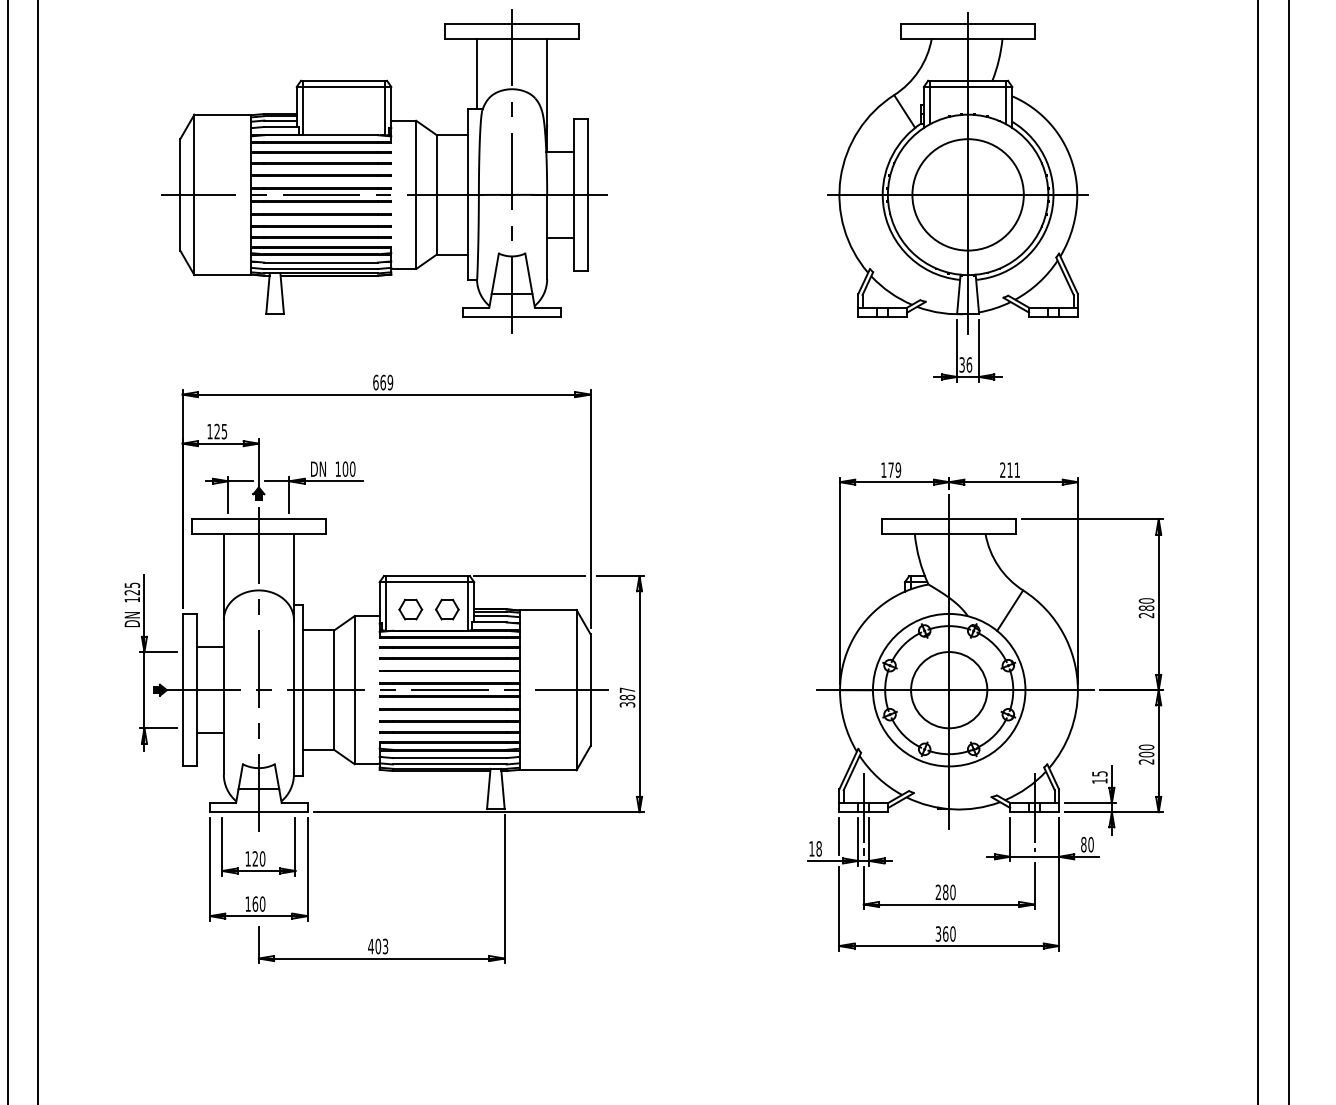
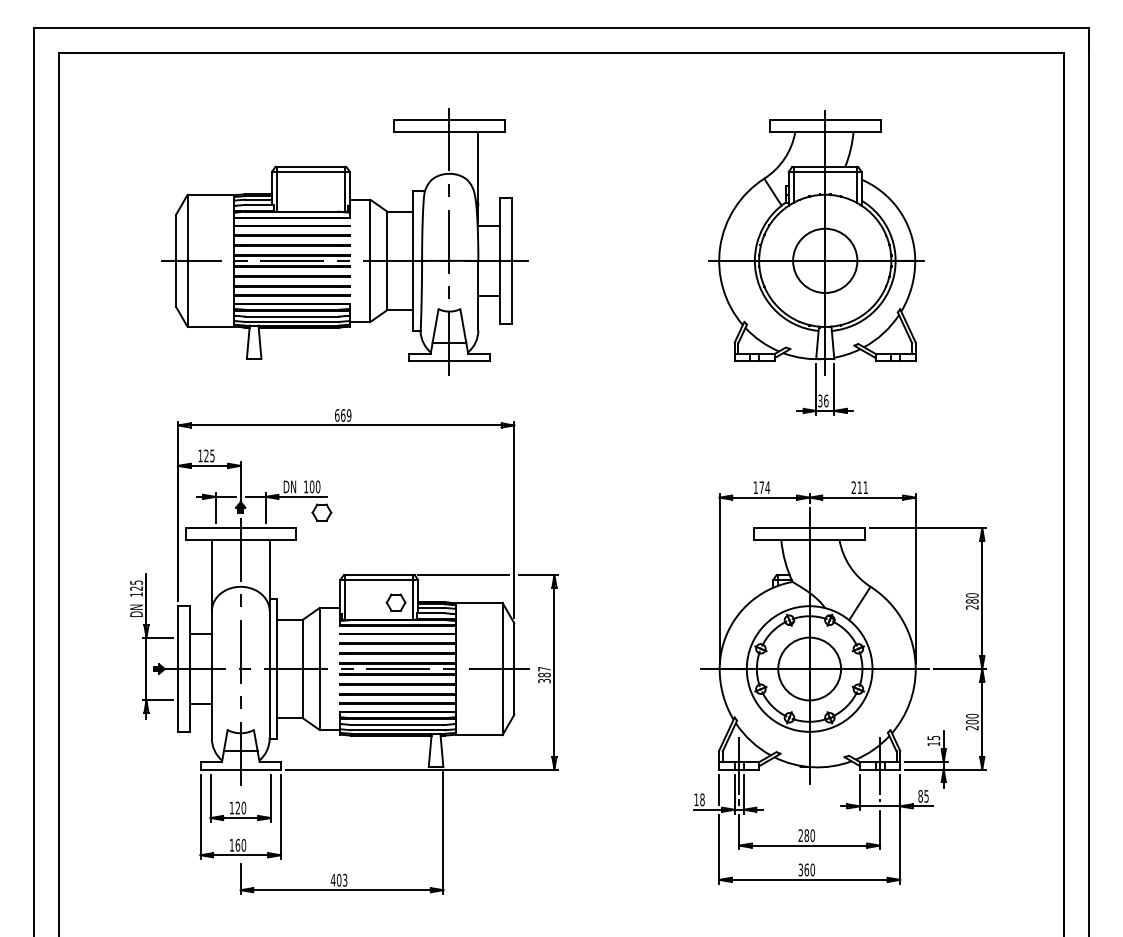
line: (476, 74) -> (420, 161), removed
circle: (968, 194) -> (825, 260), size x0.7
text: (898, 469) -> (767, 487), 179 -> 174
part: (410, 609) -> (321, 512), moved
text: (1090, 844) -> (926, 796), 80 -> 85

